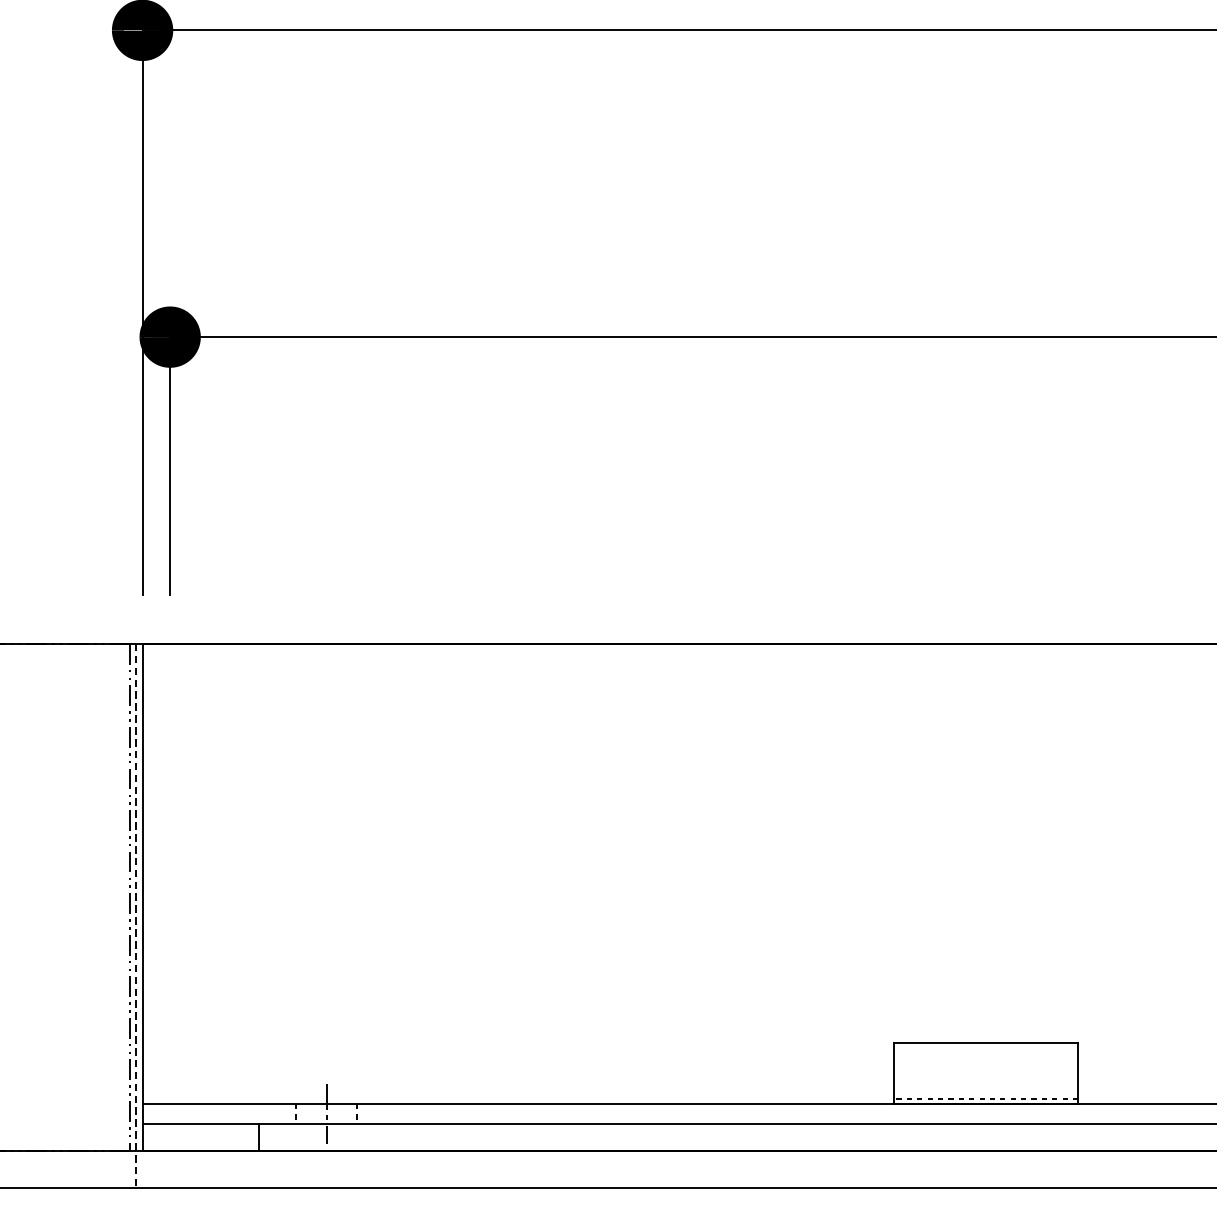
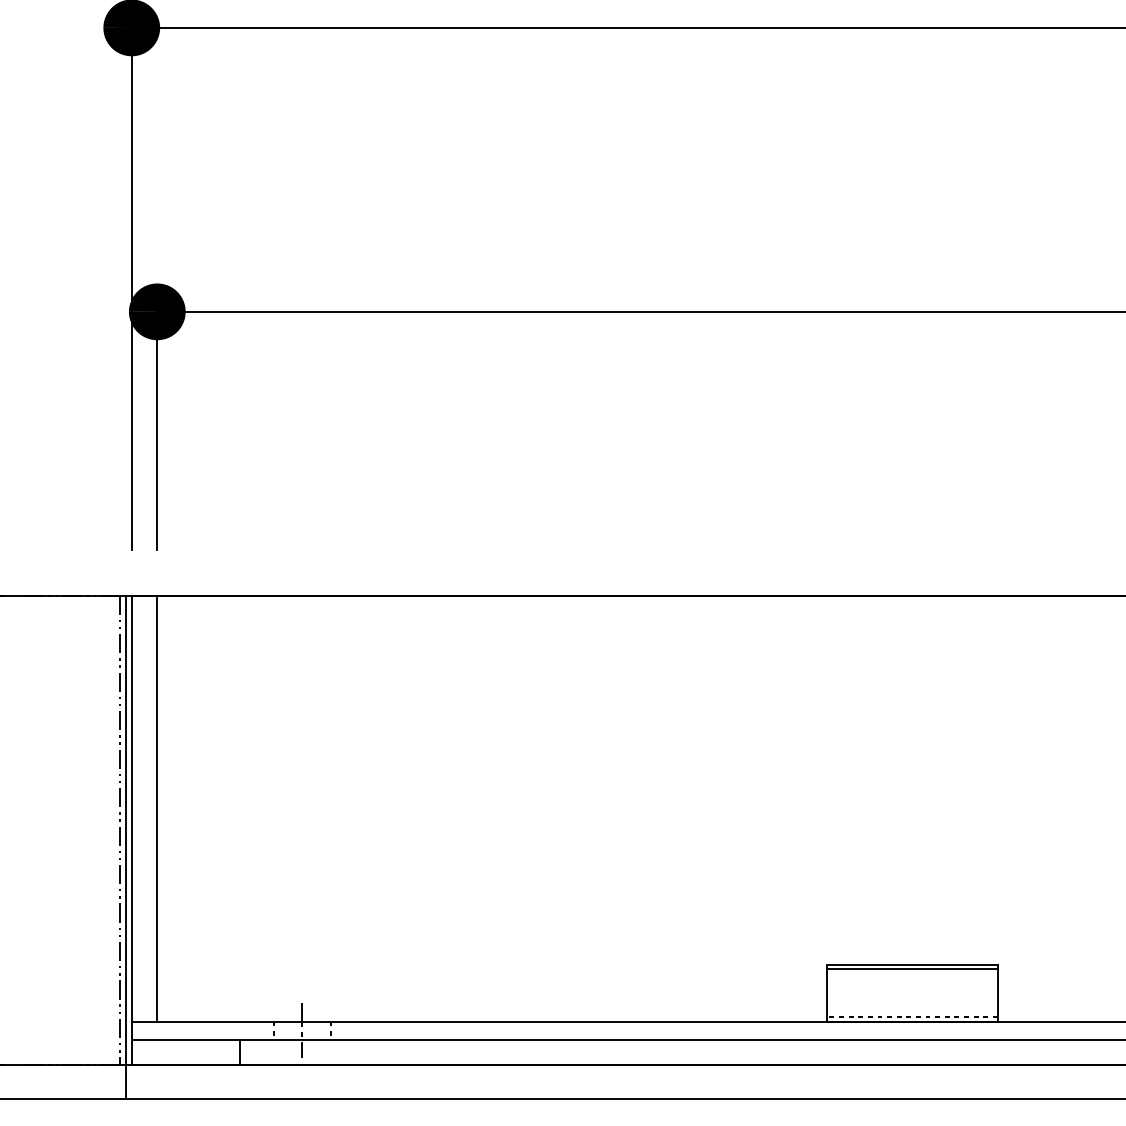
line: (170, 873) -> (157, 808), added
line: (136, 915) -> (126, 847), dashed -> solid
line: (986, 1046) -> (912, 968), added

